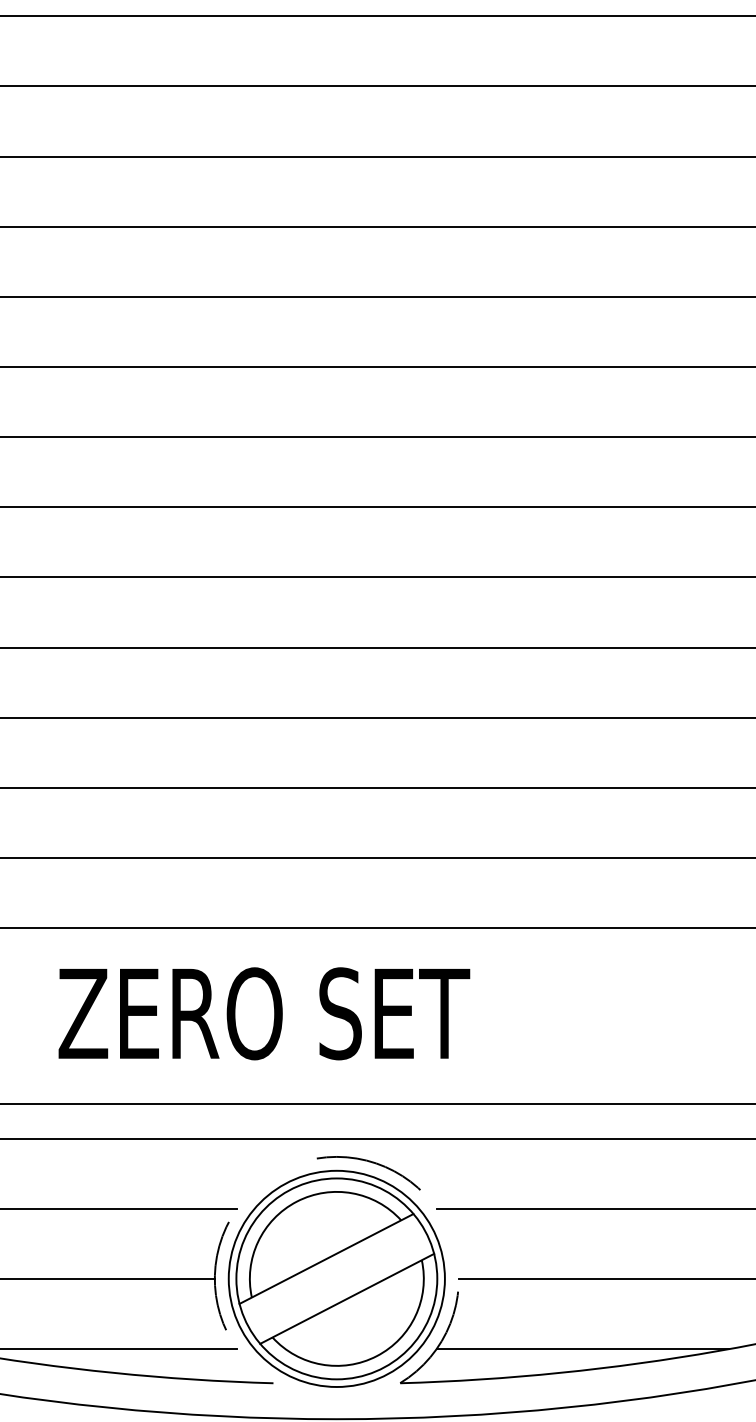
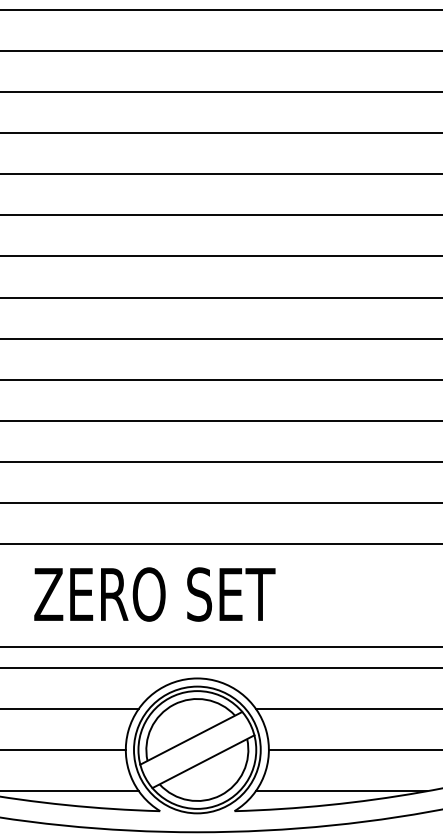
arc: (337, 1156) -> (197, 678), dashed -> solid

